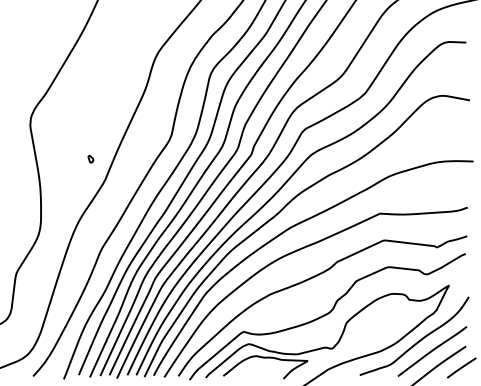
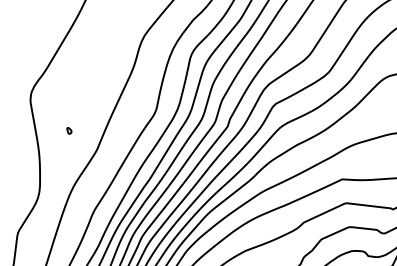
part: (90, 159) -> (68, 131), moved

